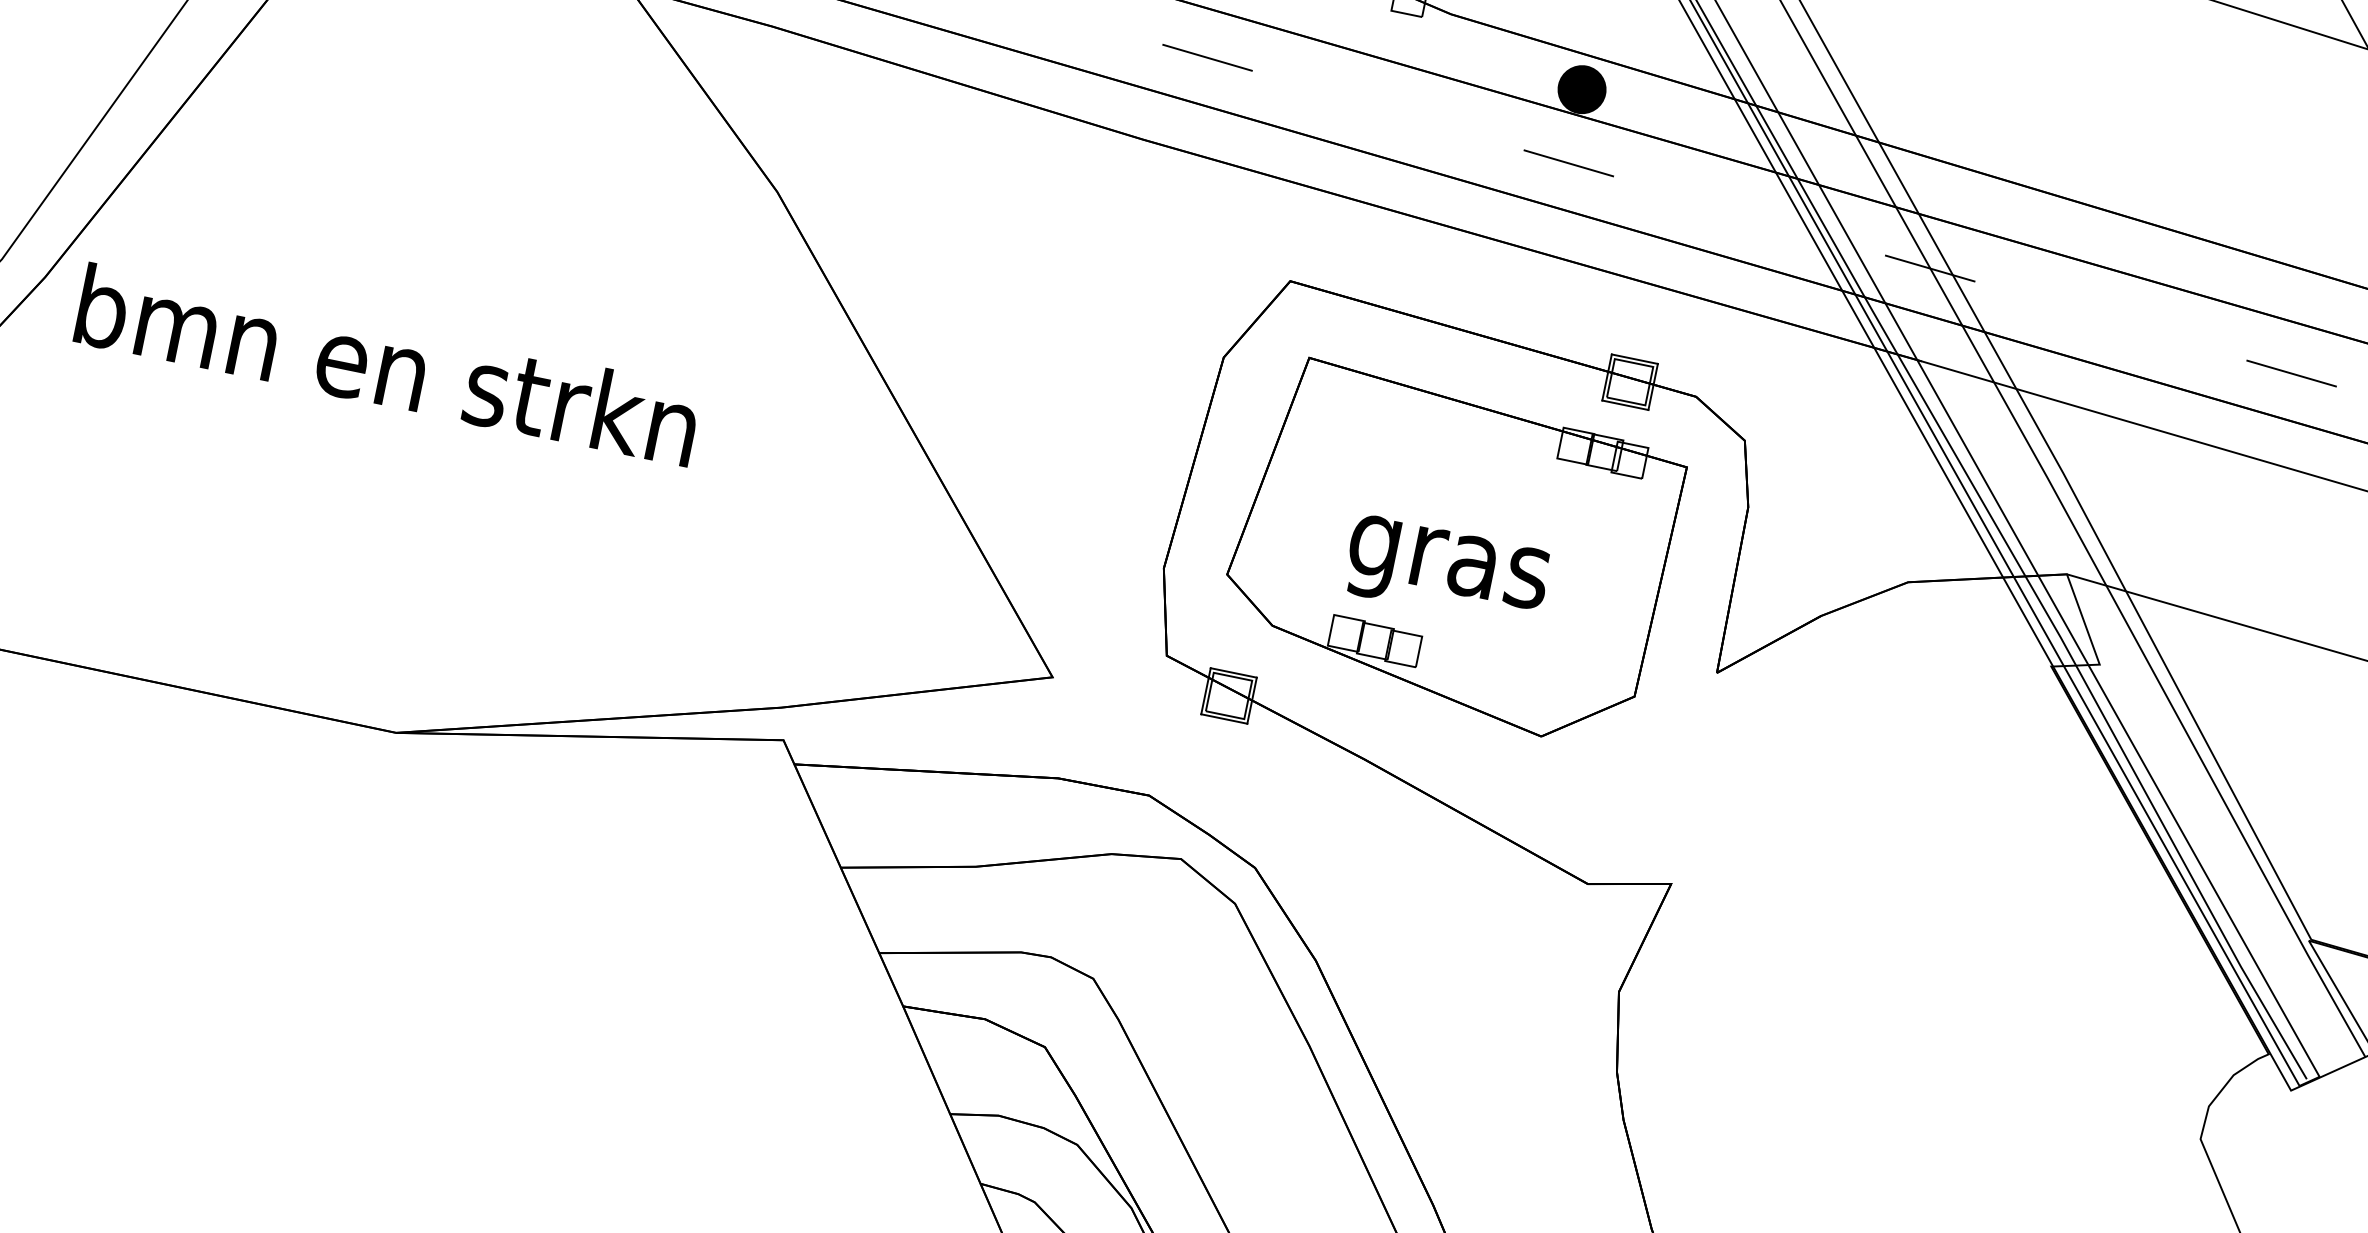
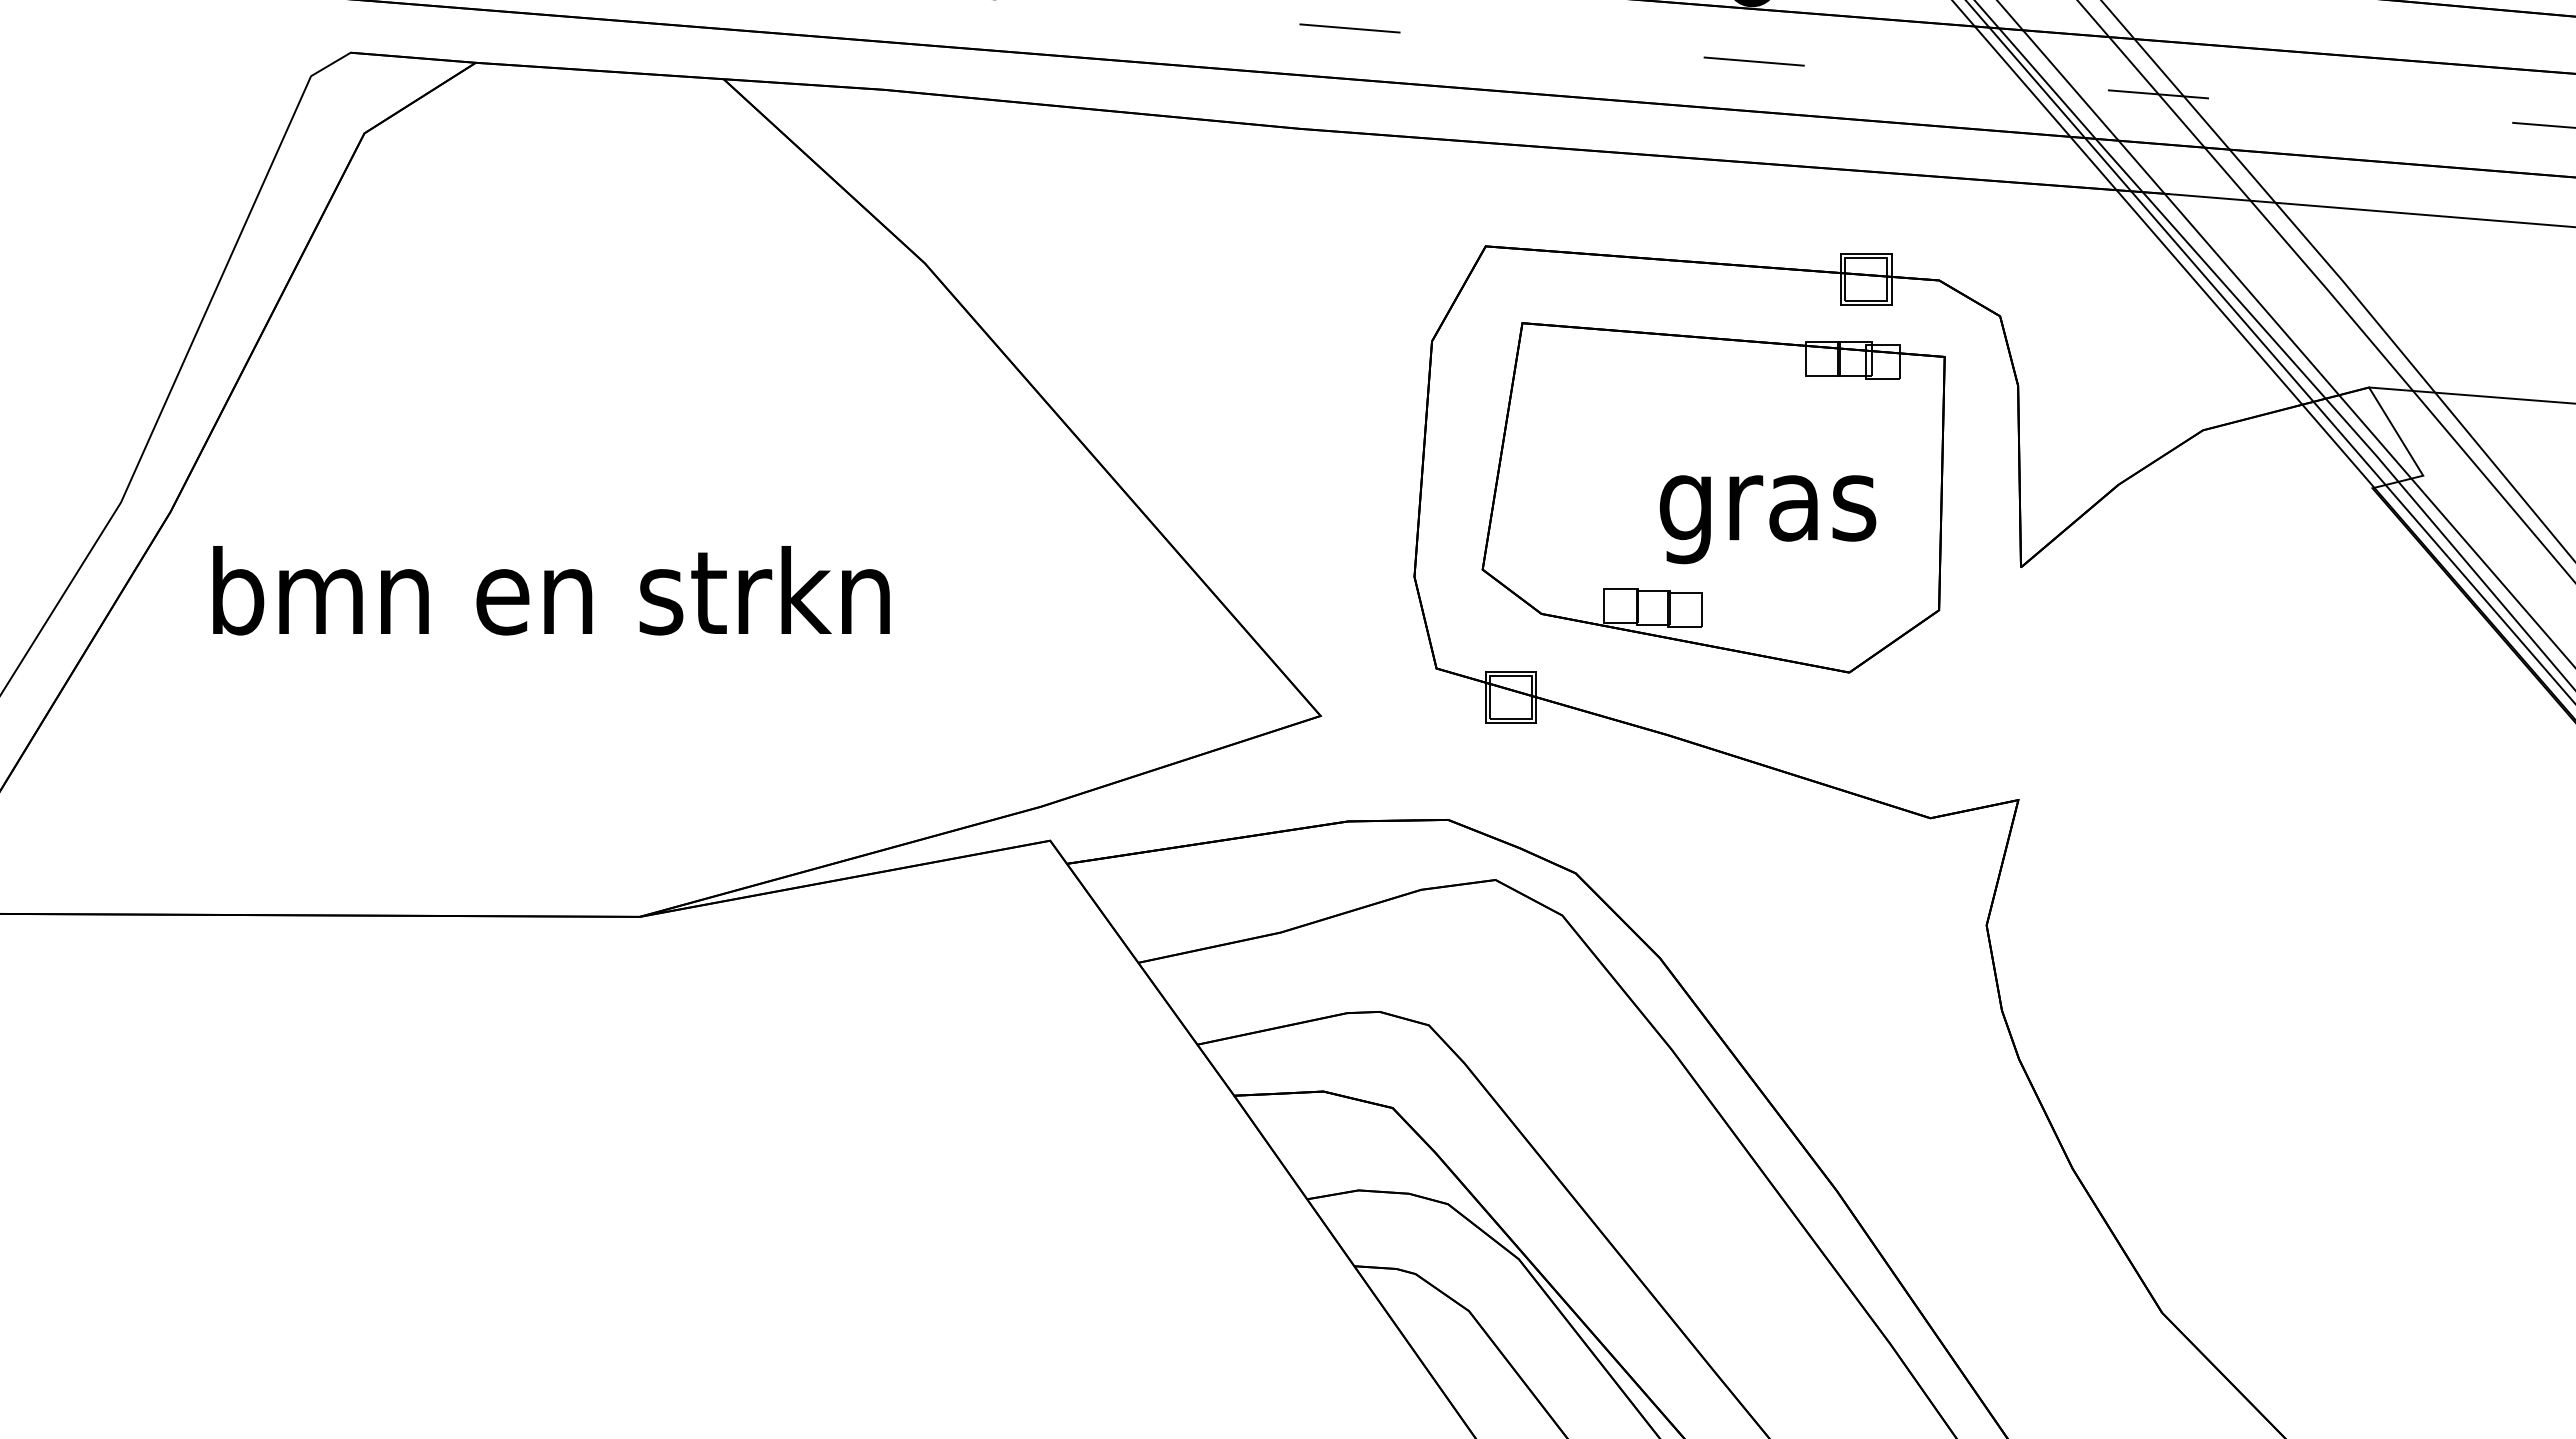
text: (388, 365) -> (551, 590), moved
text: (1446, 571) -> (1767, 519), moved

